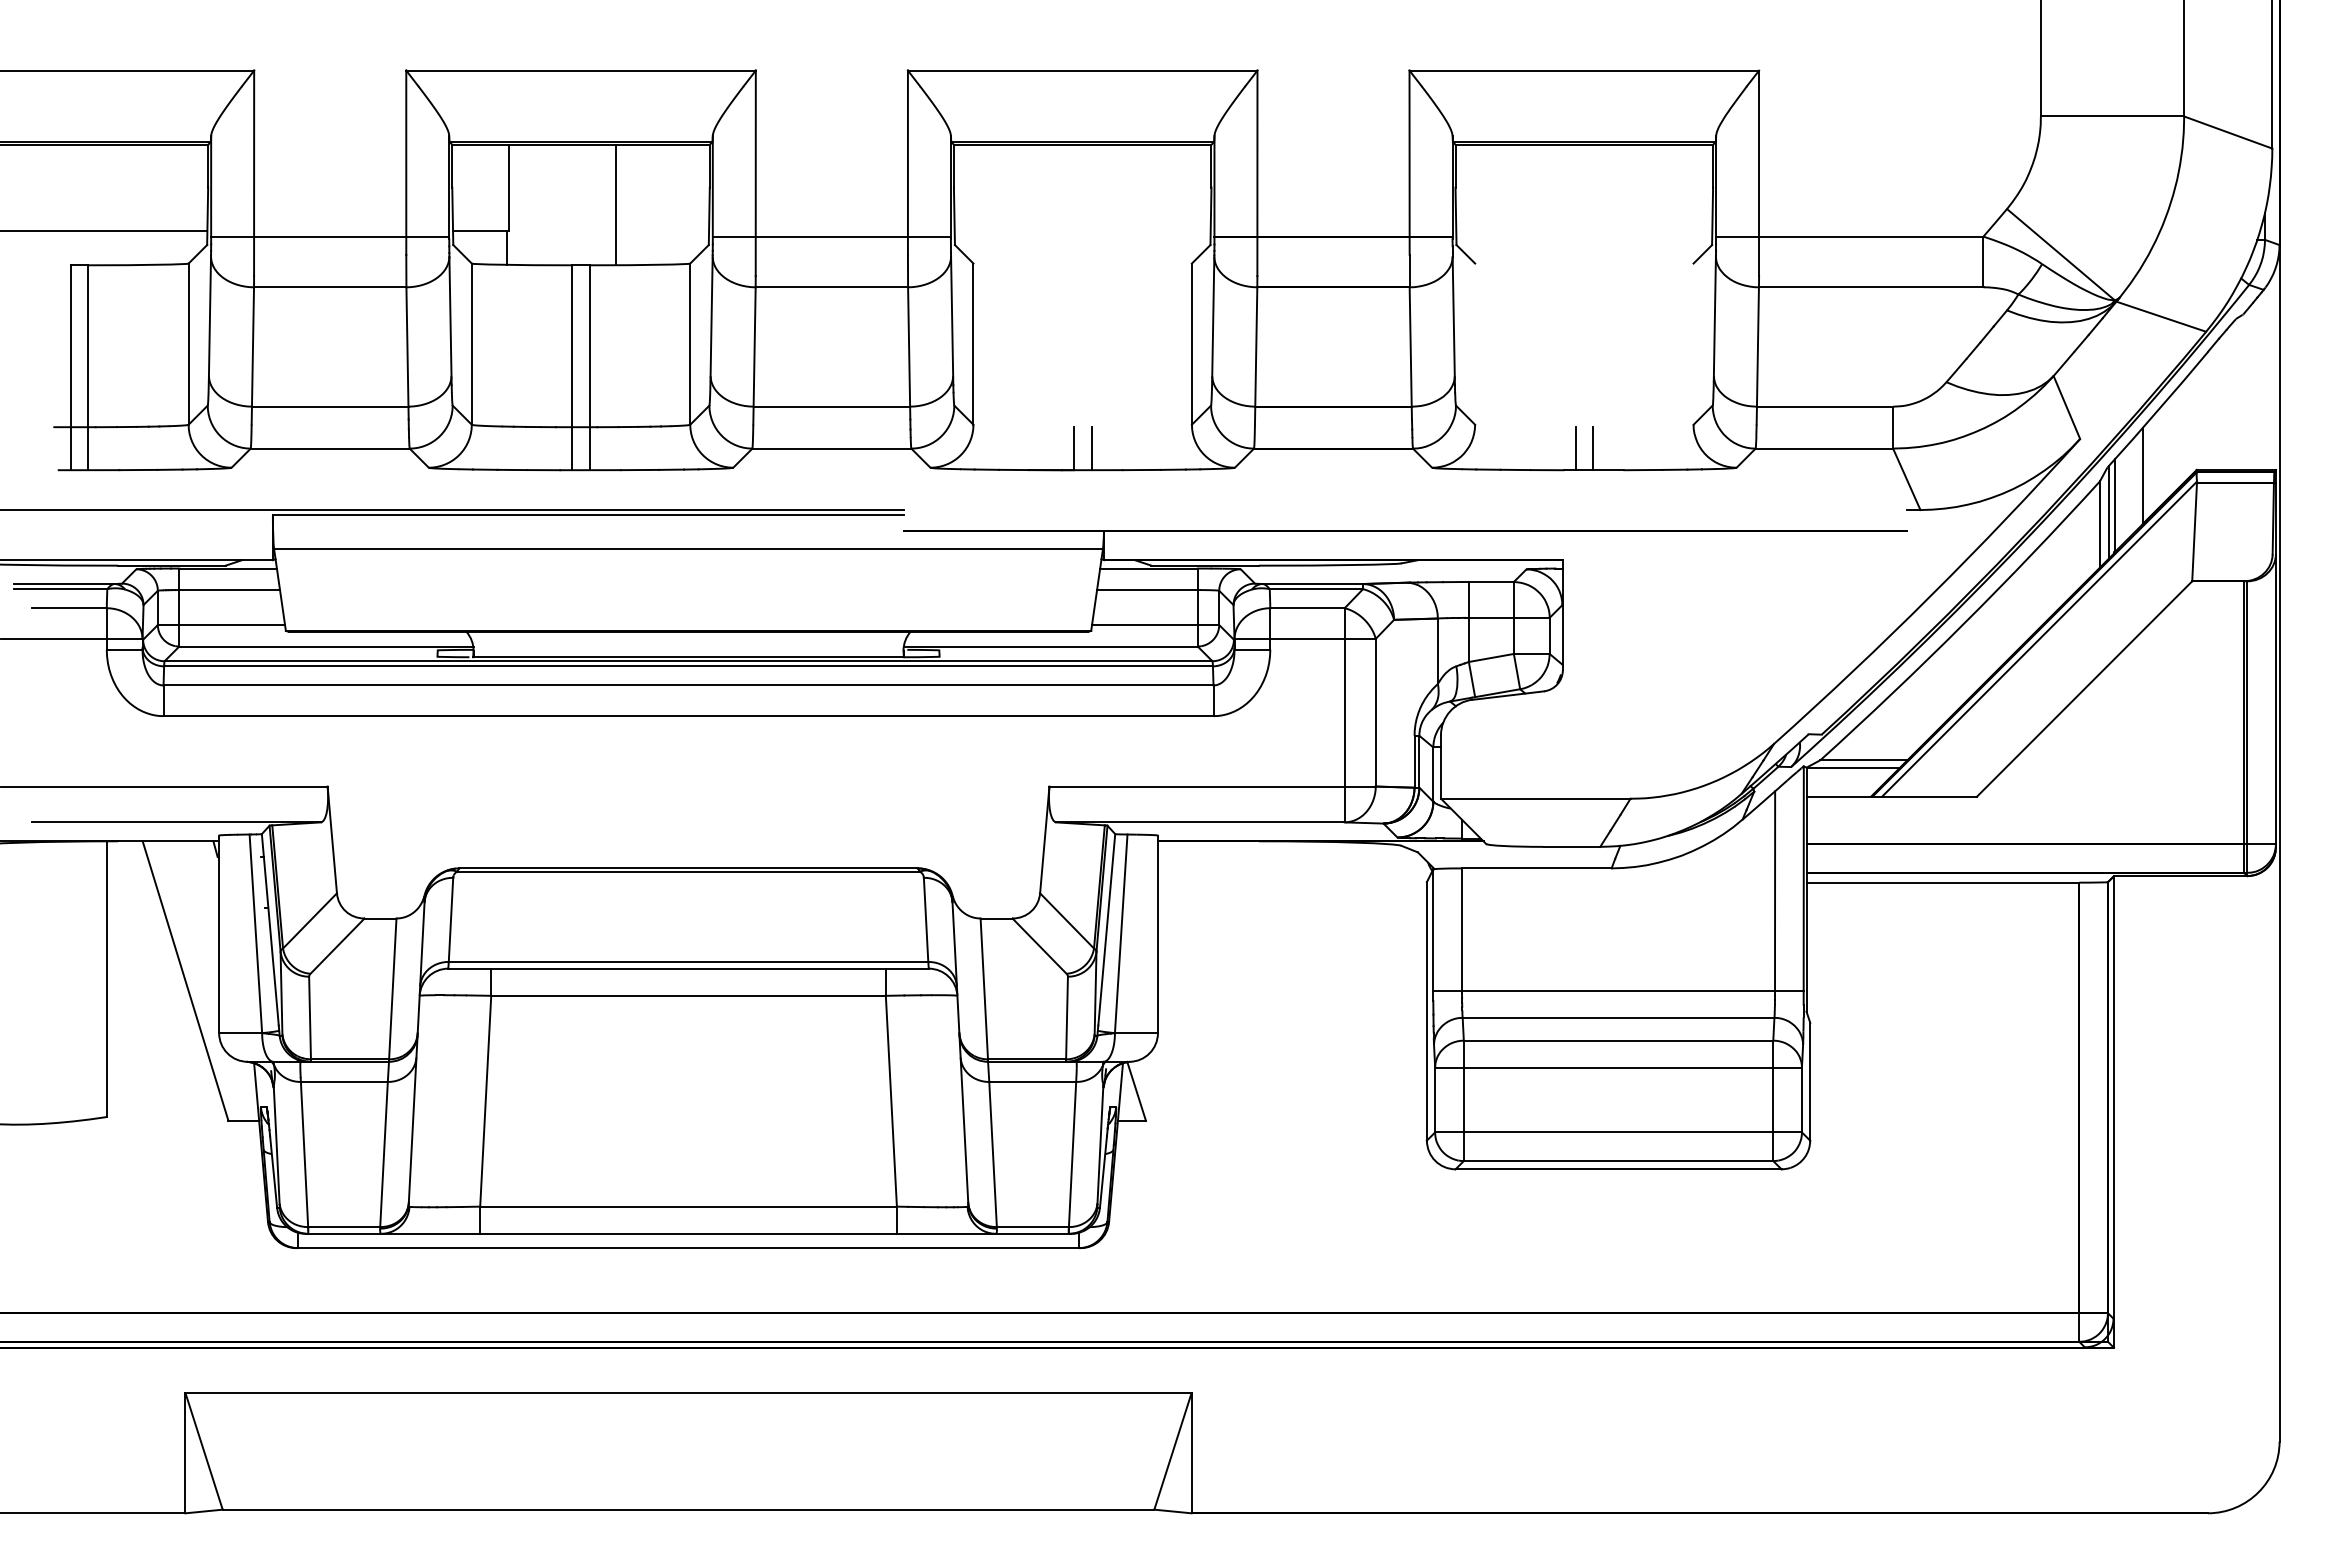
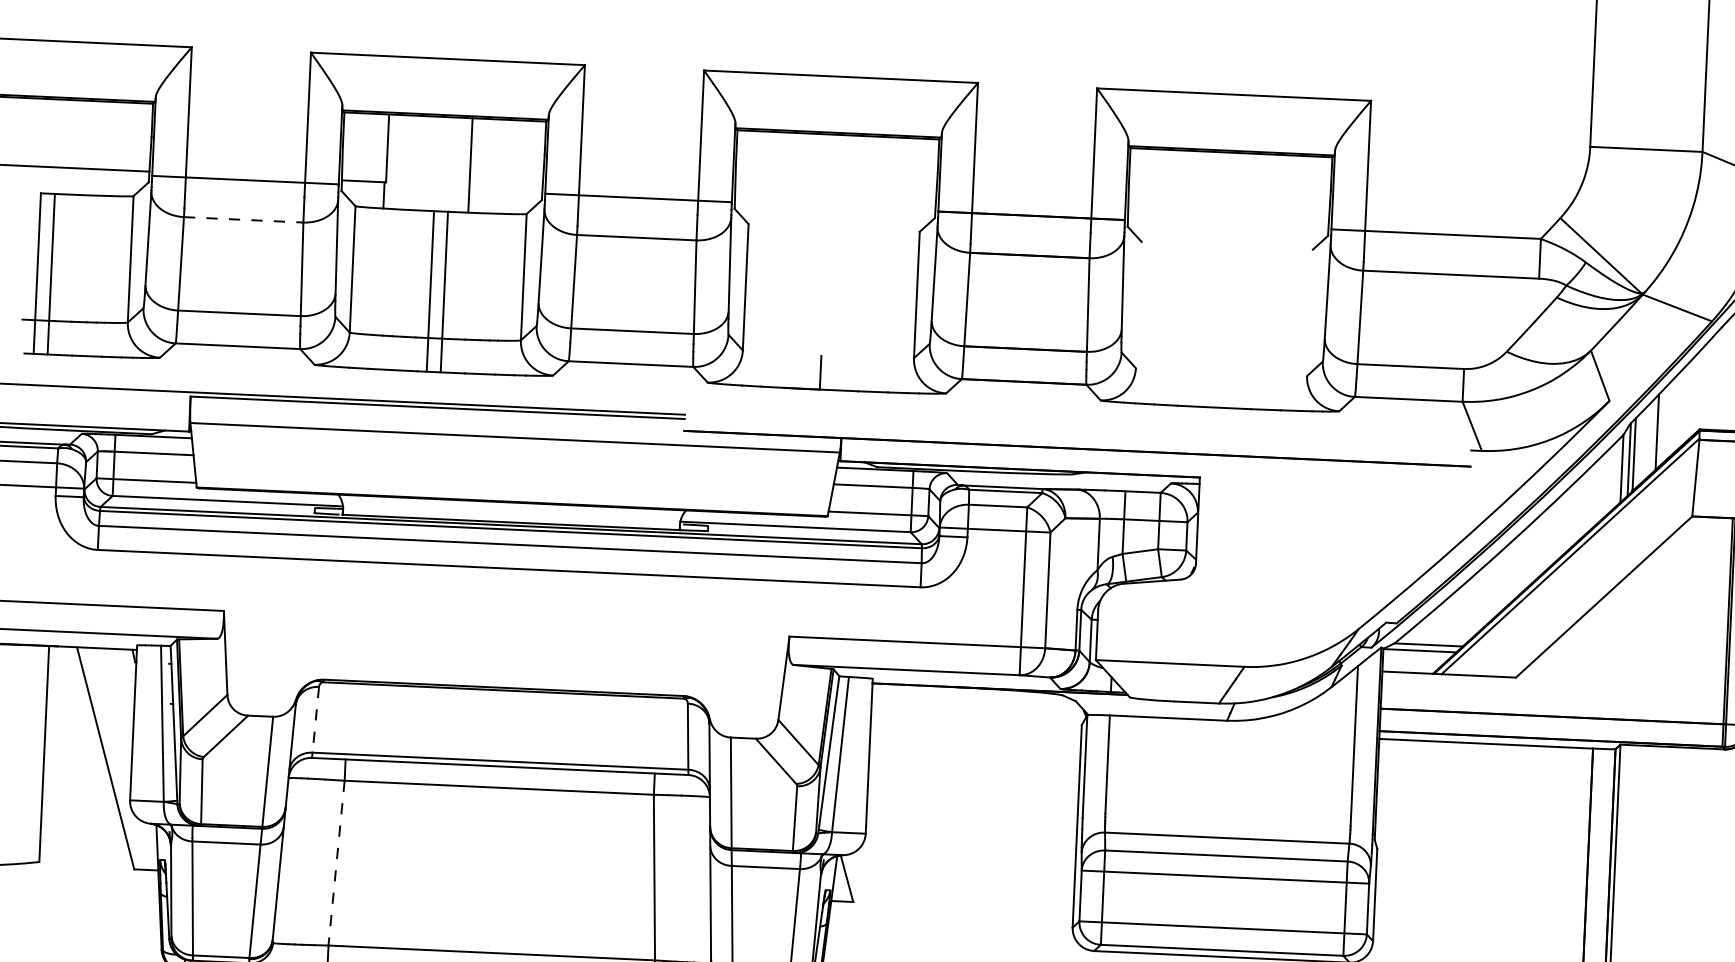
line: (330, 287) -> (243, 219), solid -> dashed
line: (1091, 448) -> (834, 373), removed
line: (1575, 448) -> (1213, 390), removed
line: (1593, 448) -> (1227, 391), removed
line: (450, 920) -> (315, 720), solid -> dashed
line: (1618, 990) -> (1228, 816), removed
line: (485, 1101) -> (336, 863), solid -> dashed

